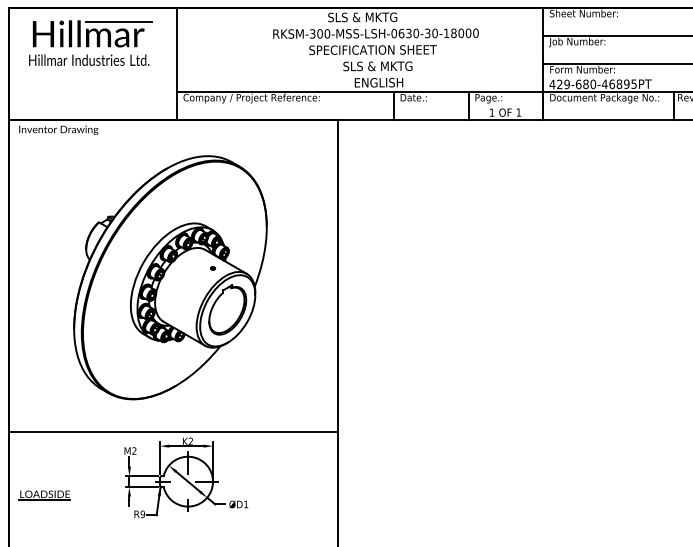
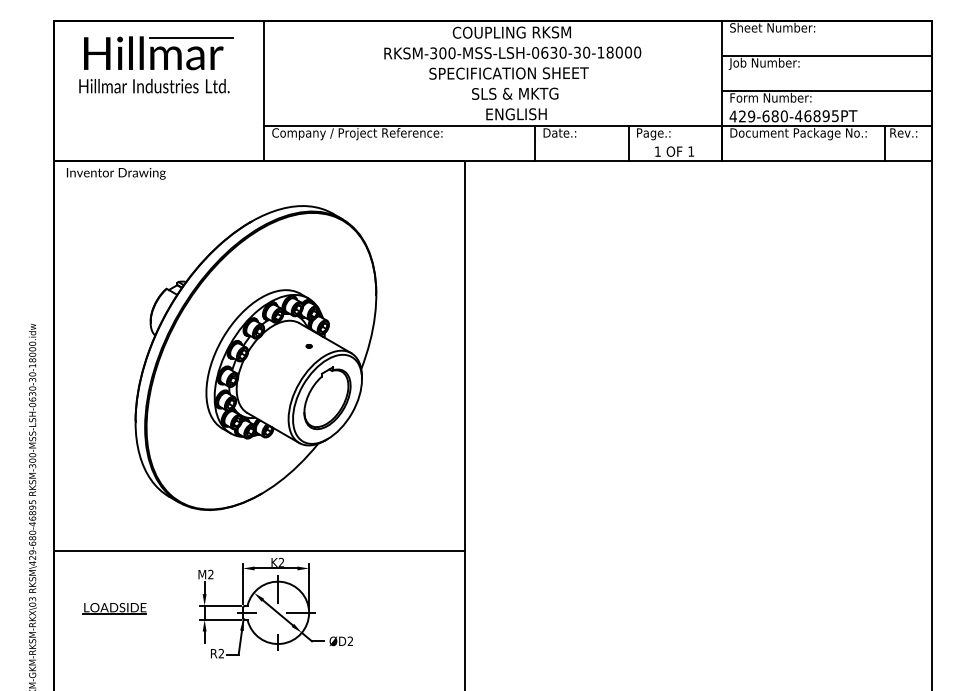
text: (374, 17) -> (511, 32), SLS & MKTG -> COUPLING RKSM
part: (44, 494) -> (114, 608), moved
text: (245, 503) -> (349, 640), ØD1 -> ØD2
text: (142, 514) -> (221, 653), R9 -> R2

